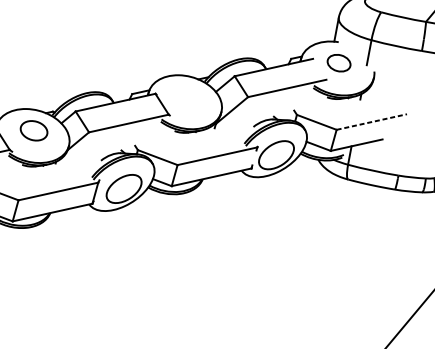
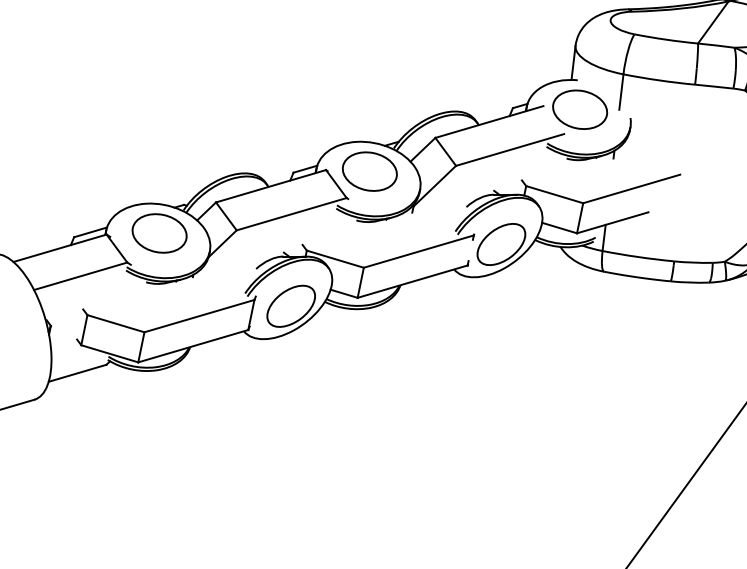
part: (339, 63) -> (580, 109), size x1.67
part: (186, 96) -> (369, 171), added
line: (371, 121) -> (631, 188), dashed -> solid
part: (34, 130) -> (159, 233), size x1.43

